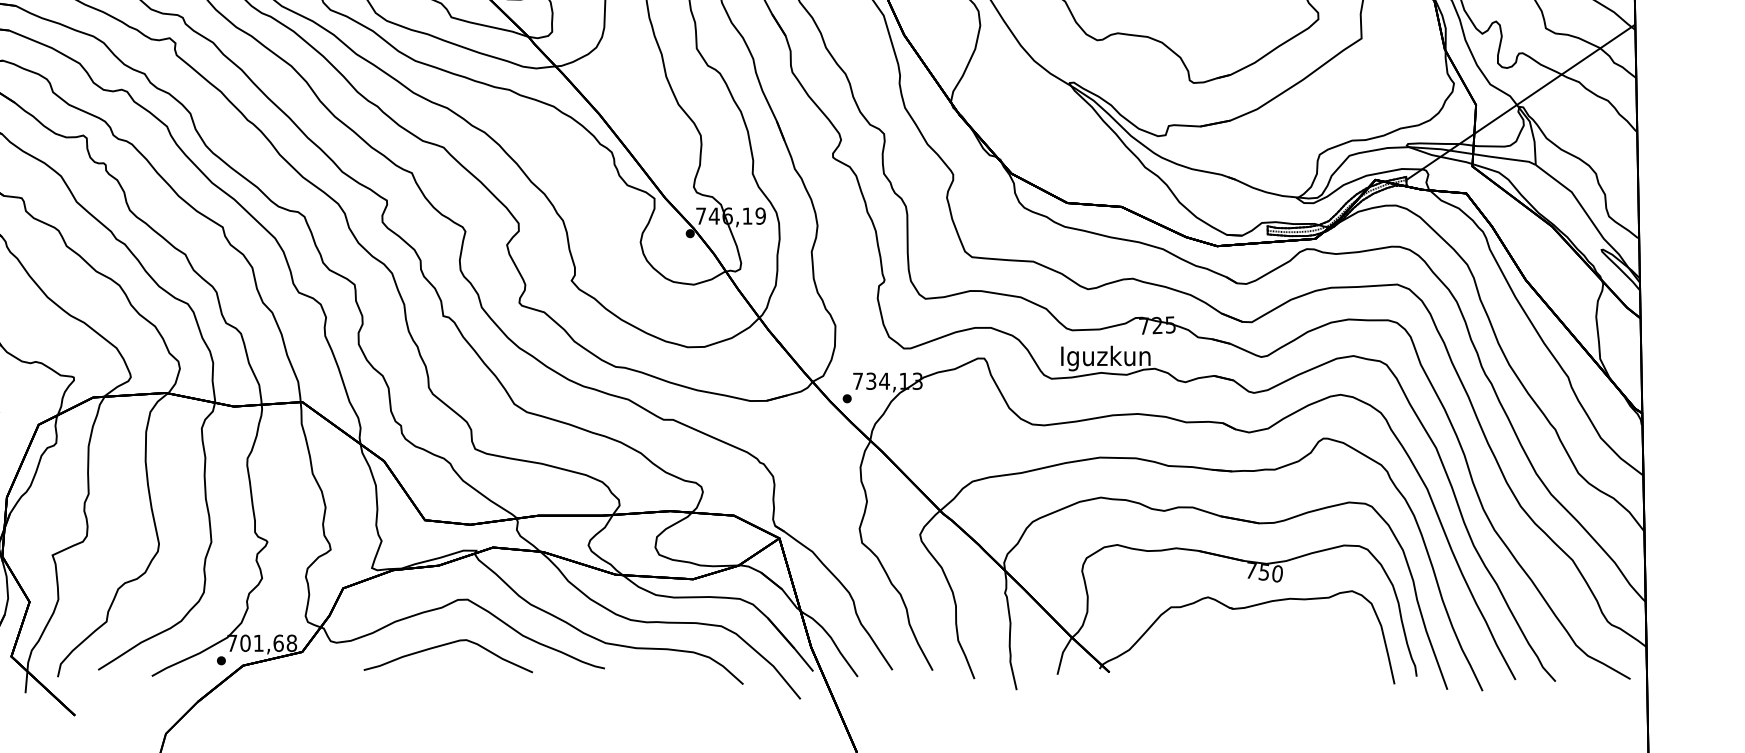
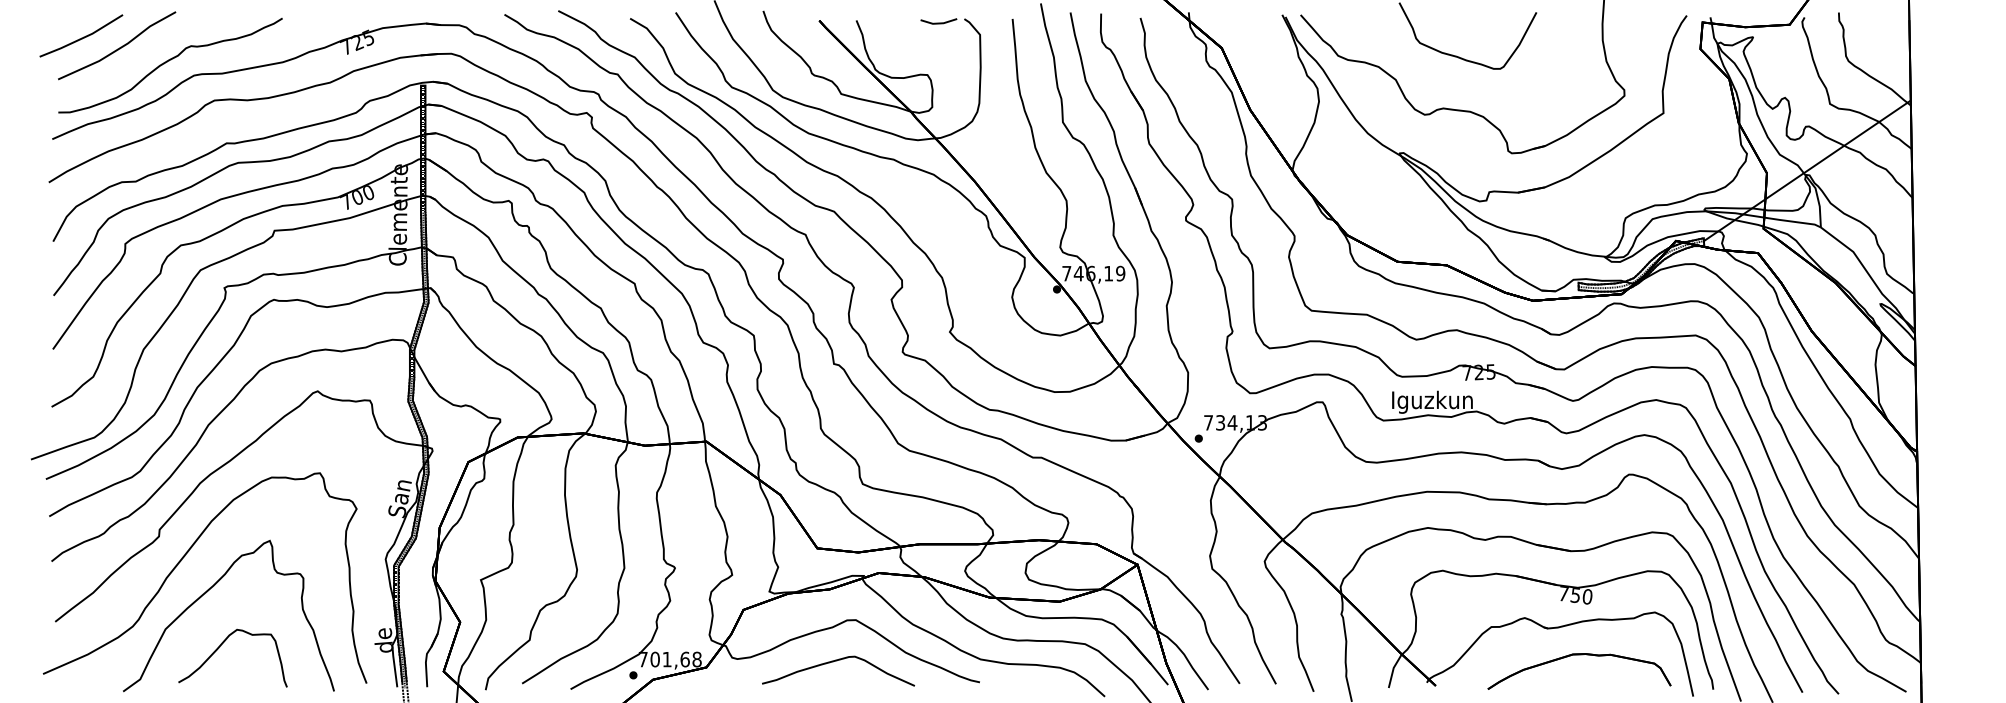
part: (1268, 638) -> (1579, 655), added

